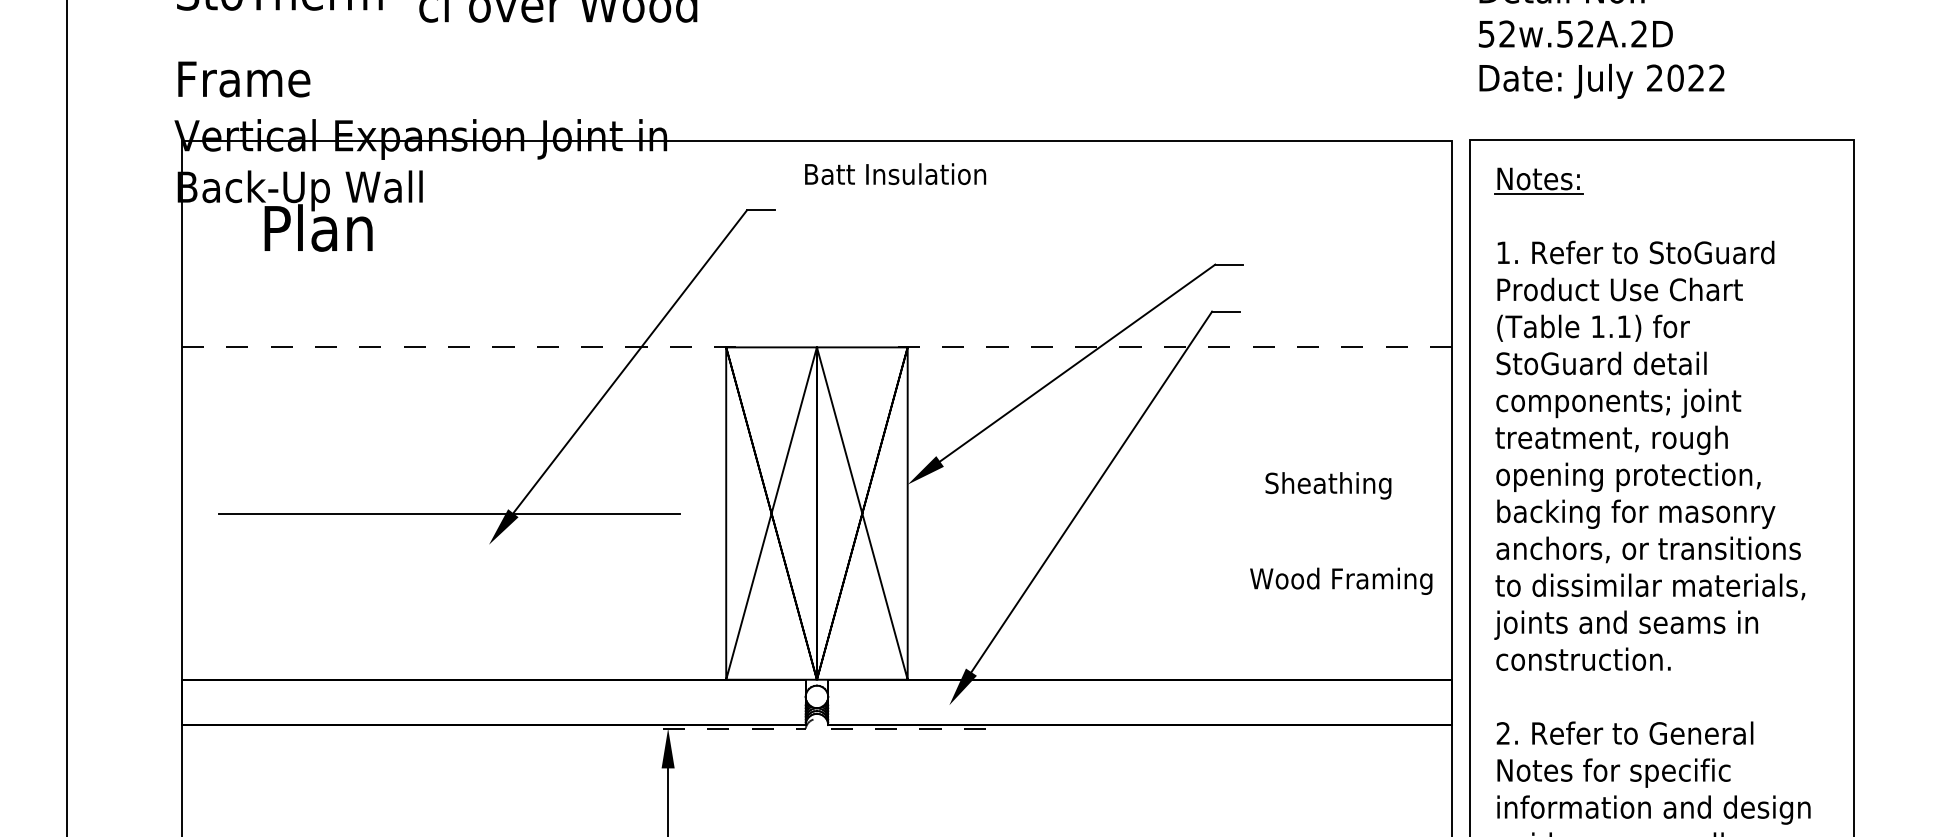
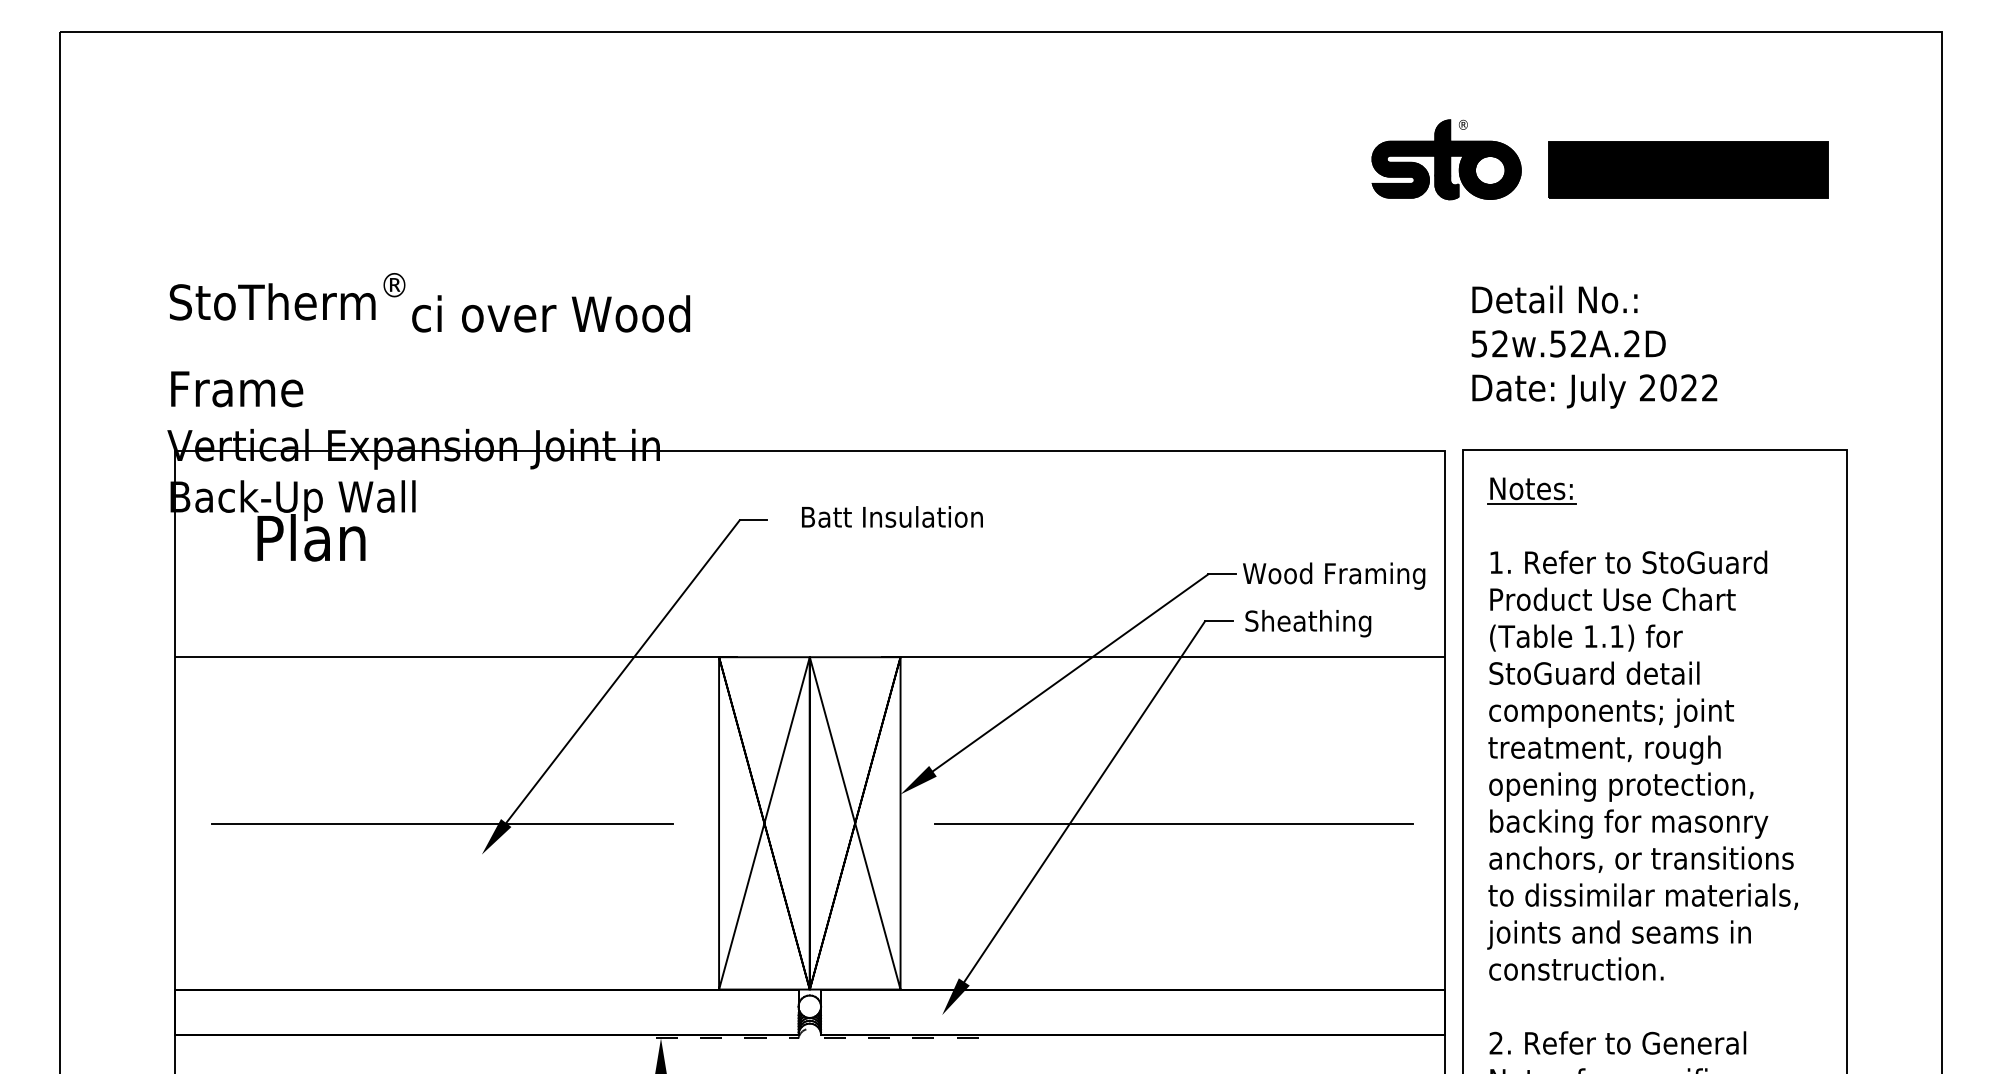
text: (895, 173) -> (892, 516), moved
line: (463, 347) -> (456, 657), dashed -> solid
line: (1170, 347) -> (1163, 657), dashed -> solid
text: (1328, 485) -> (1308, 623), moved
line: (1181, 513) -> (1174, 823), added
text: (1341, 580) -> (1334, 575), moved

